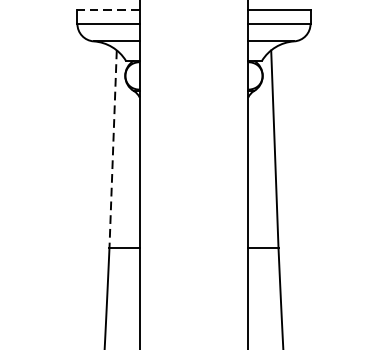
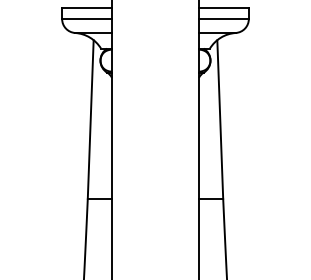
line: (109, 10) -> (87, 8), dashed -> solid
line: (112, 149) -> (90, 119), dashed -> solid

